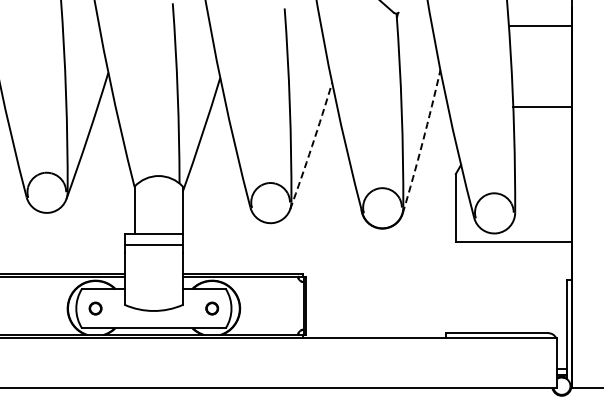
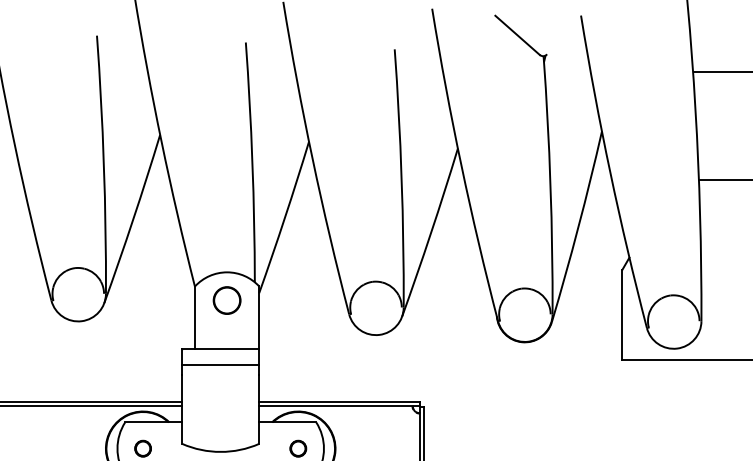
arc: (422, 142) -> (578, 227), dashed -> solid
arc: (311, 146) -> (430, 233), dashed -> solid
circle: (158, 197) -> (226, 300), added

